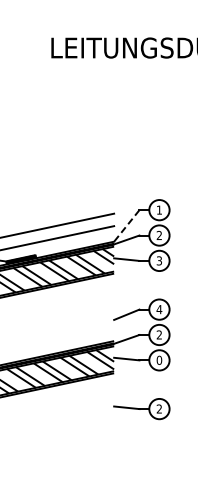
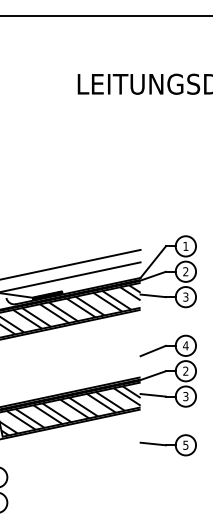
line: (126, 226) -> (152, 262), dashed -> solid
text: (159, 360) -> (185, 396), 0 -> 3
text: (159, 408) -> (185, 444), 2 -> 5

